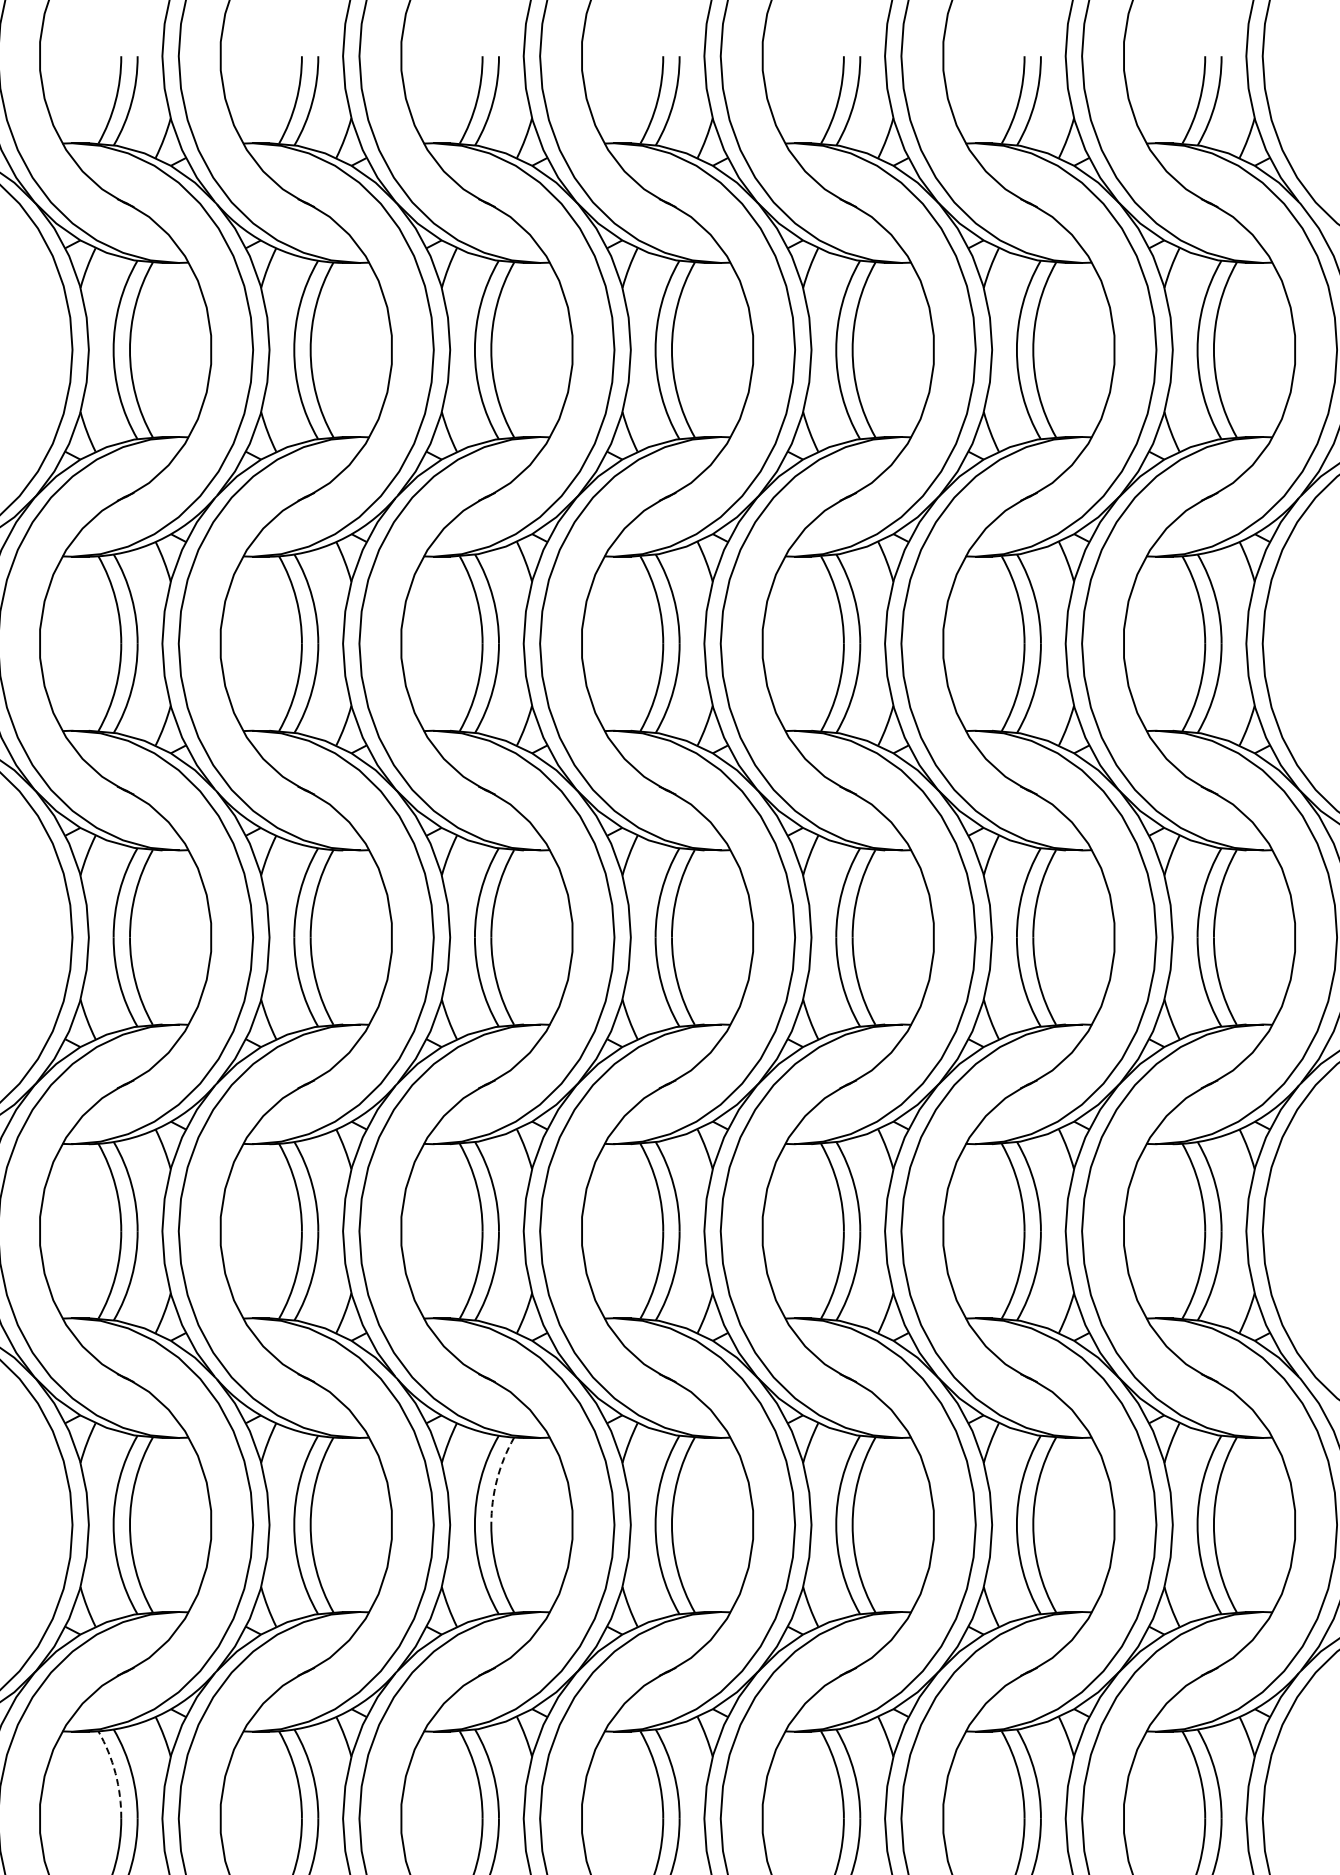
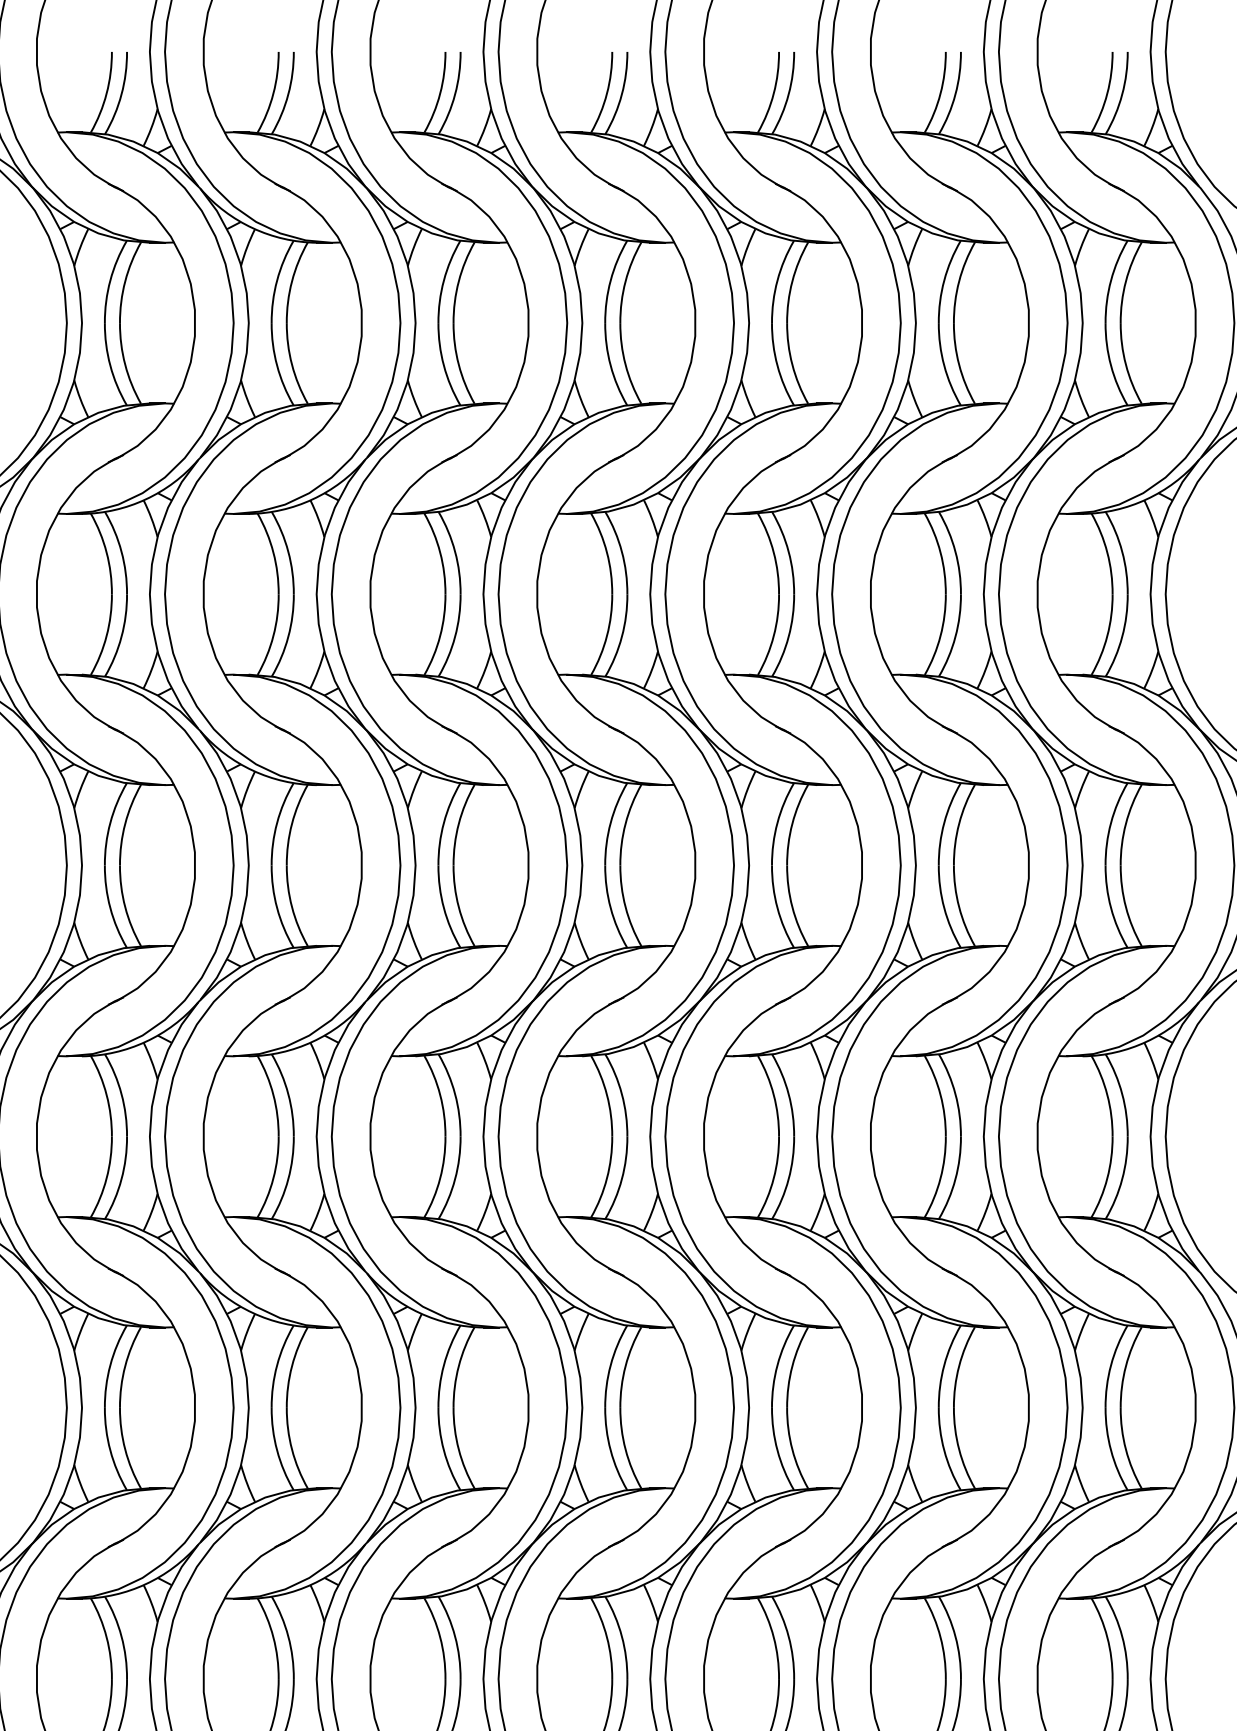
arc: (497, 1479) -> (459, 1365), dashed -> solid
arc: (115, 1773) -> (106, 1637), dashed -> solid

